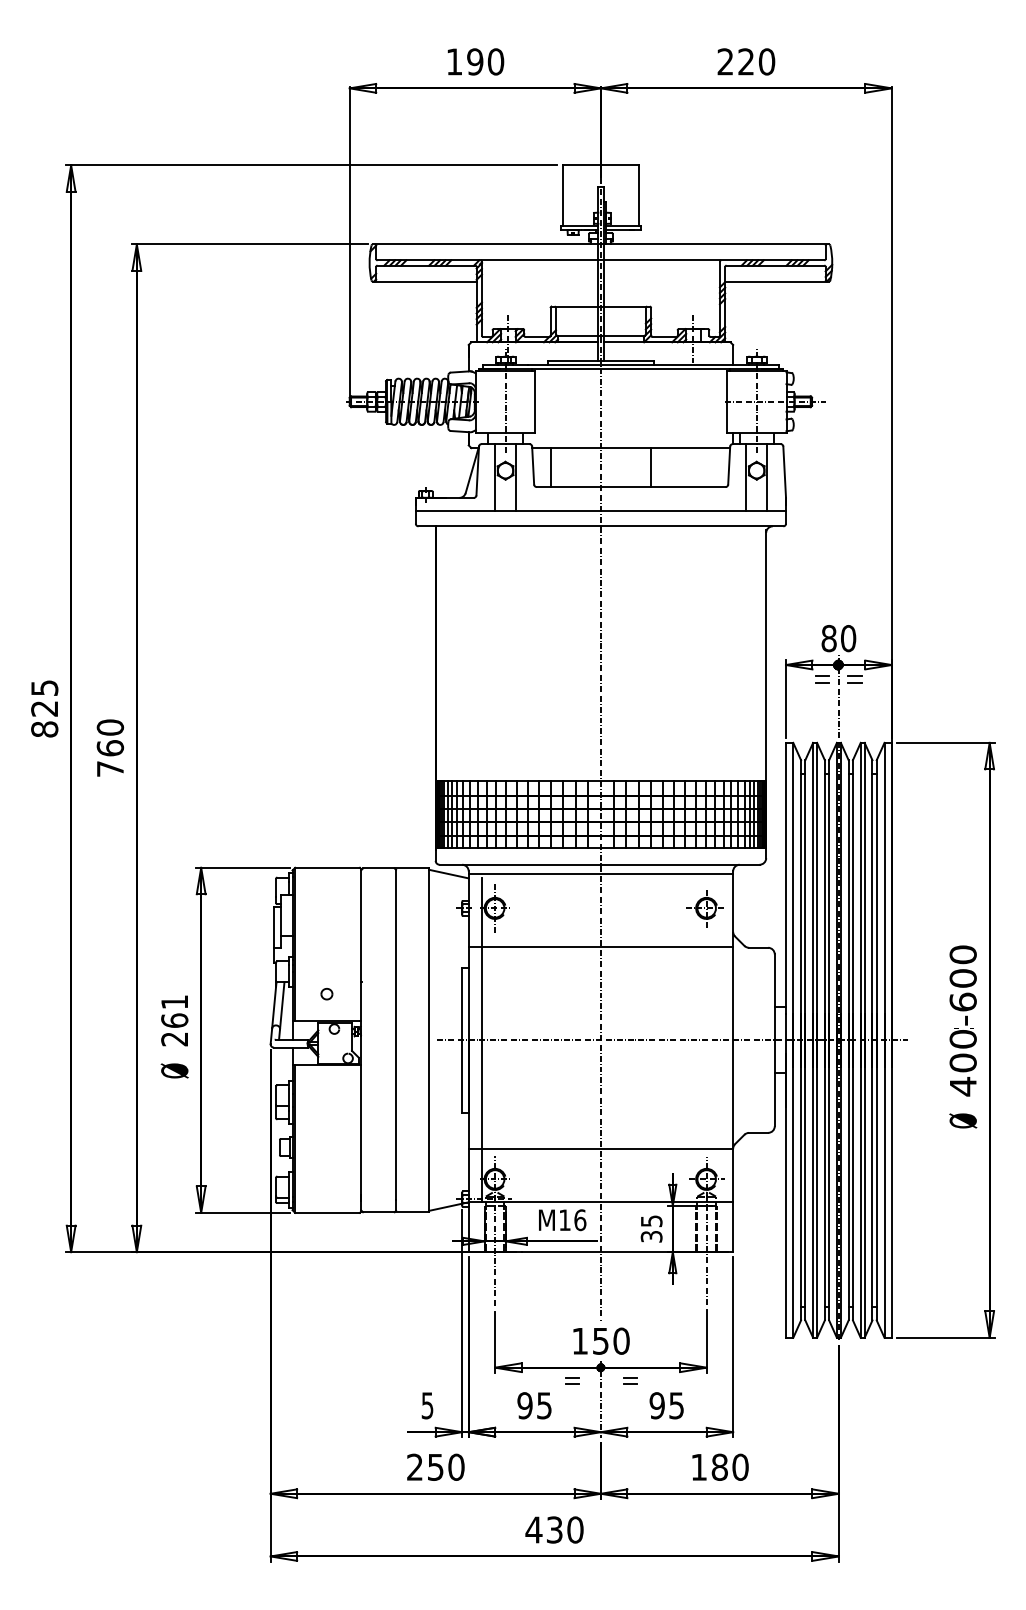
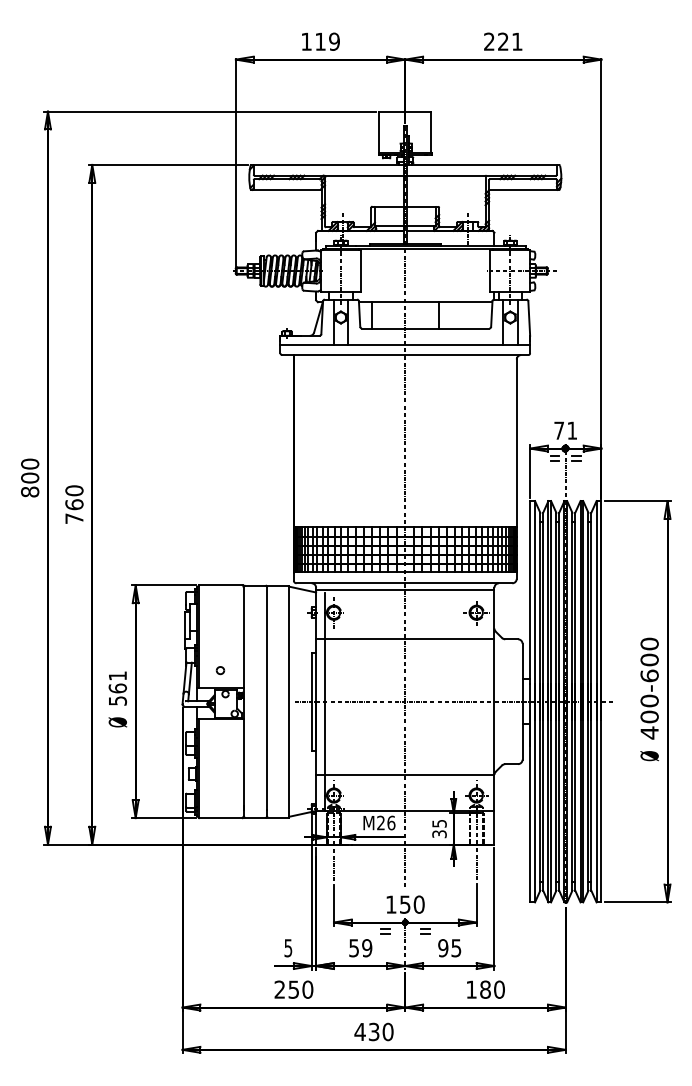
text: (485, 61) -> (327, 41), 190 -> 119
text: (765, 61) -> (516, 41), 220 -> 221
text: (838, 638) -> (565, 430), 80 -> 71
text: (45, 697) -> (30, 470), 825 -> 800
text: (174, 1038) -> (117, 700), 261 -> 561
text: (564, 1219) -> (380, 822), M16 -> M26
text: (534, 1404) -> (360, 947), 95 -> 59

